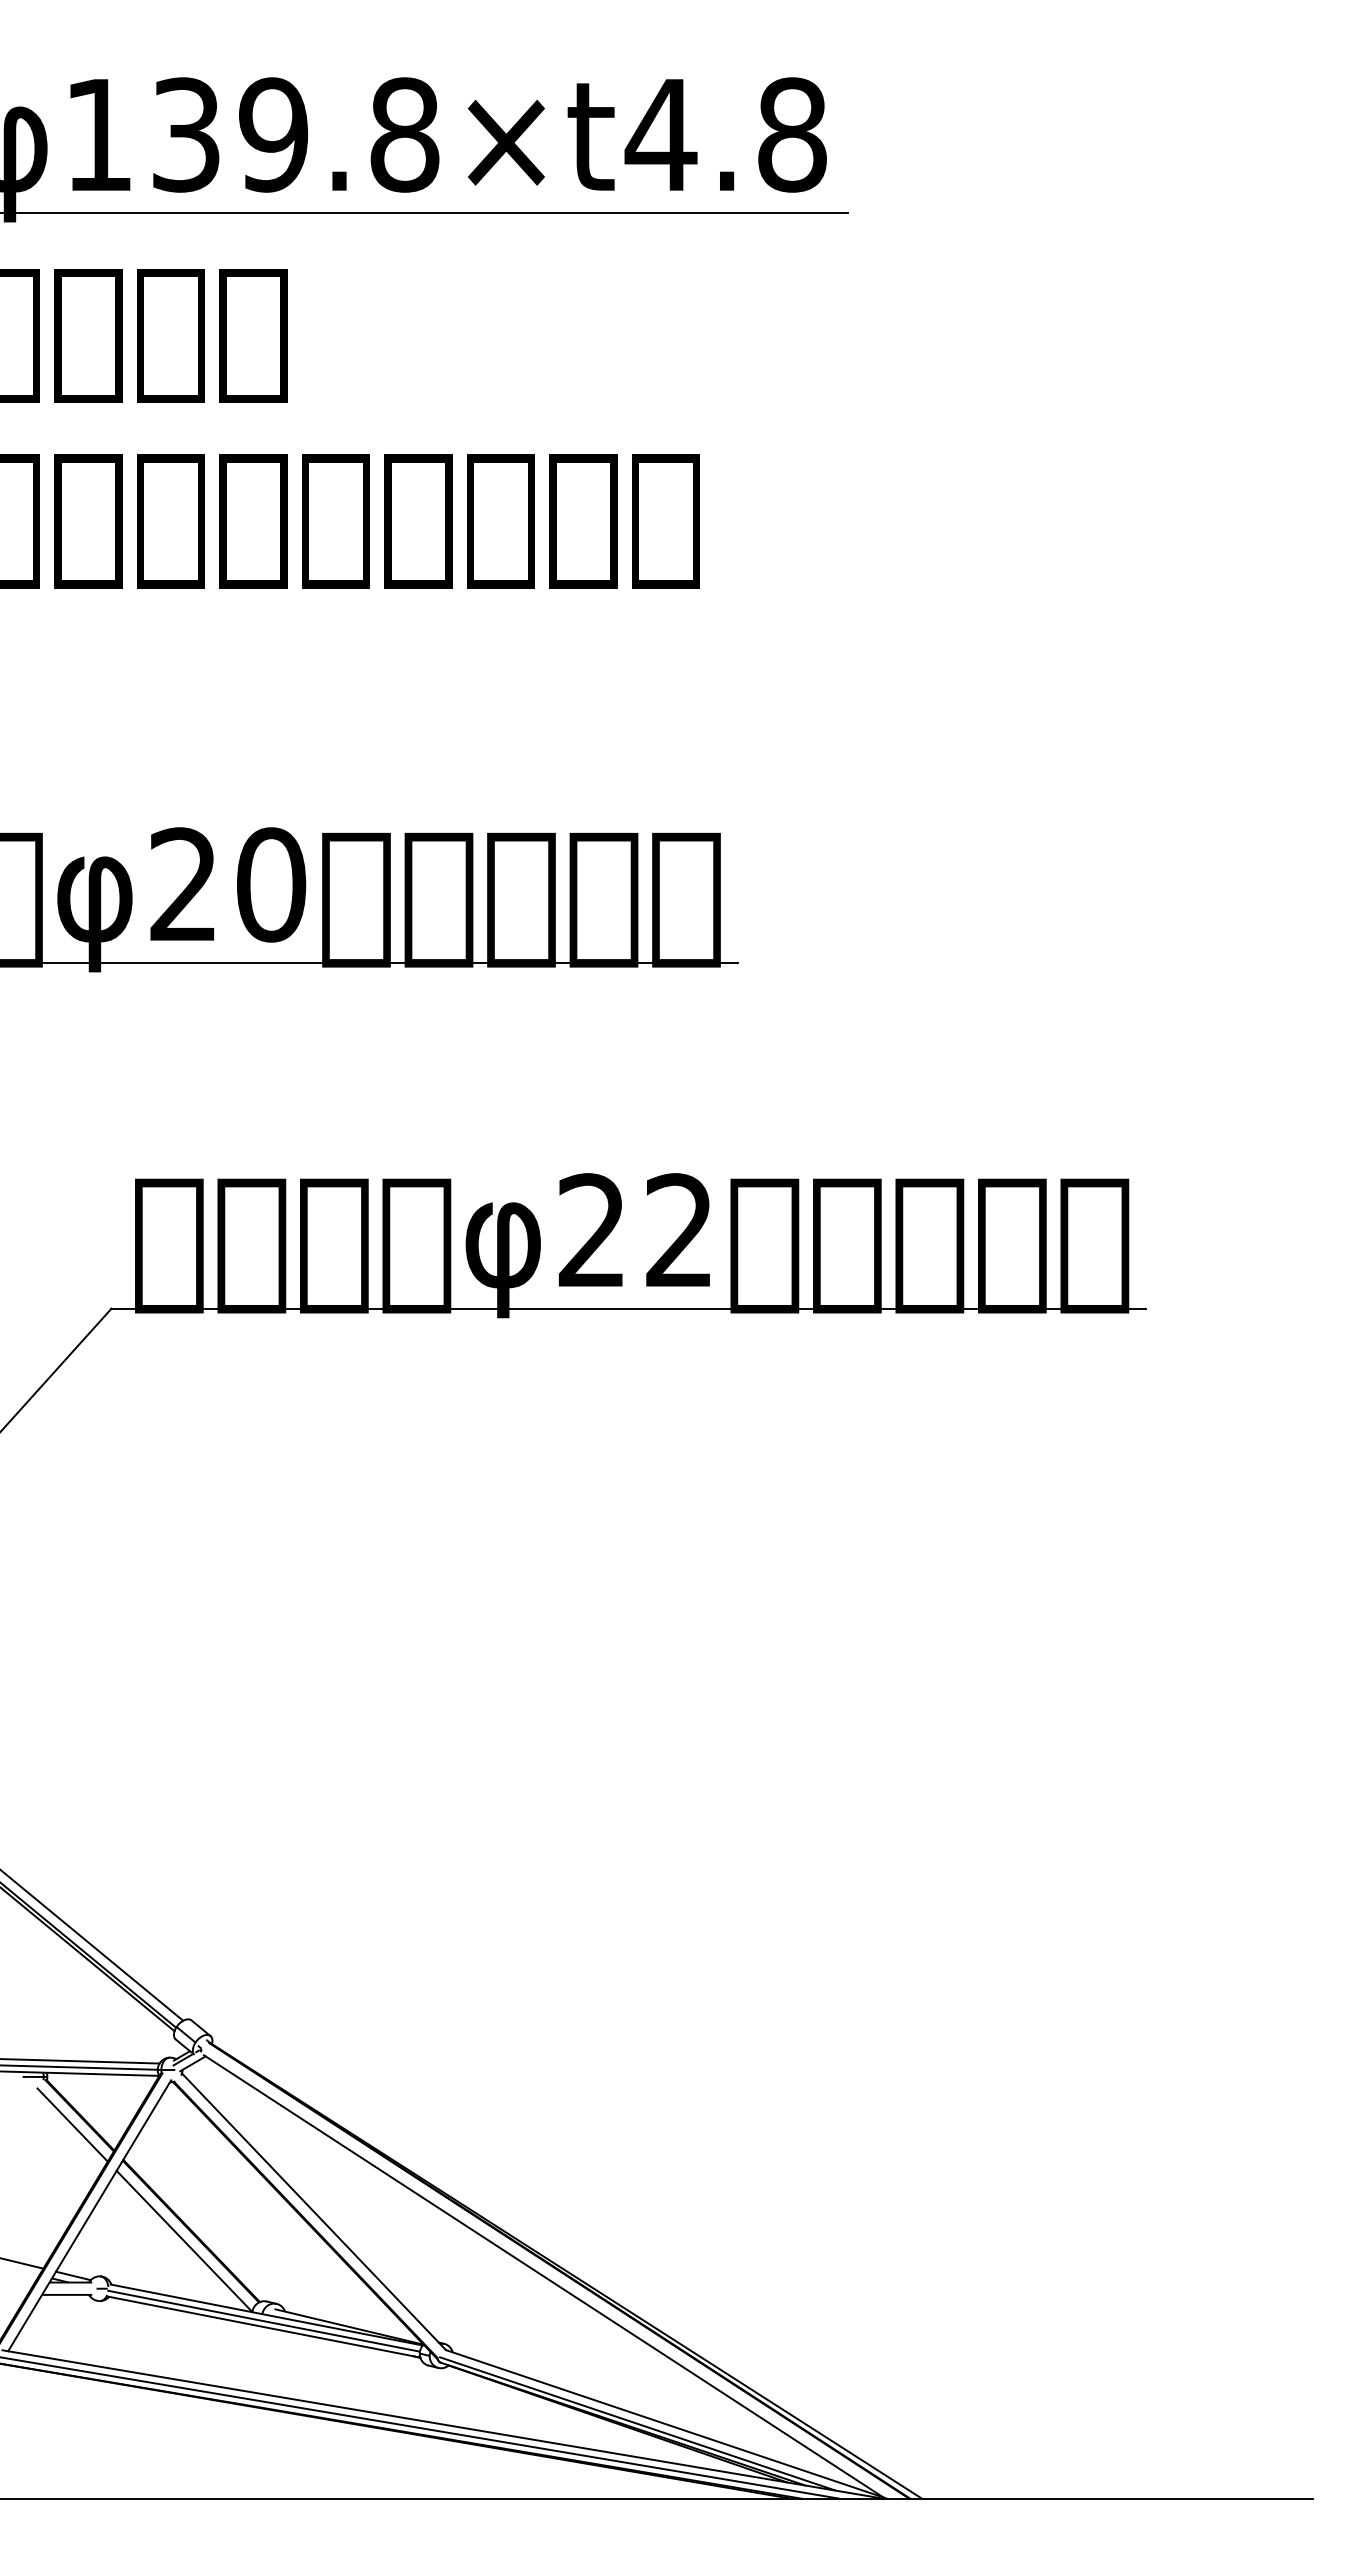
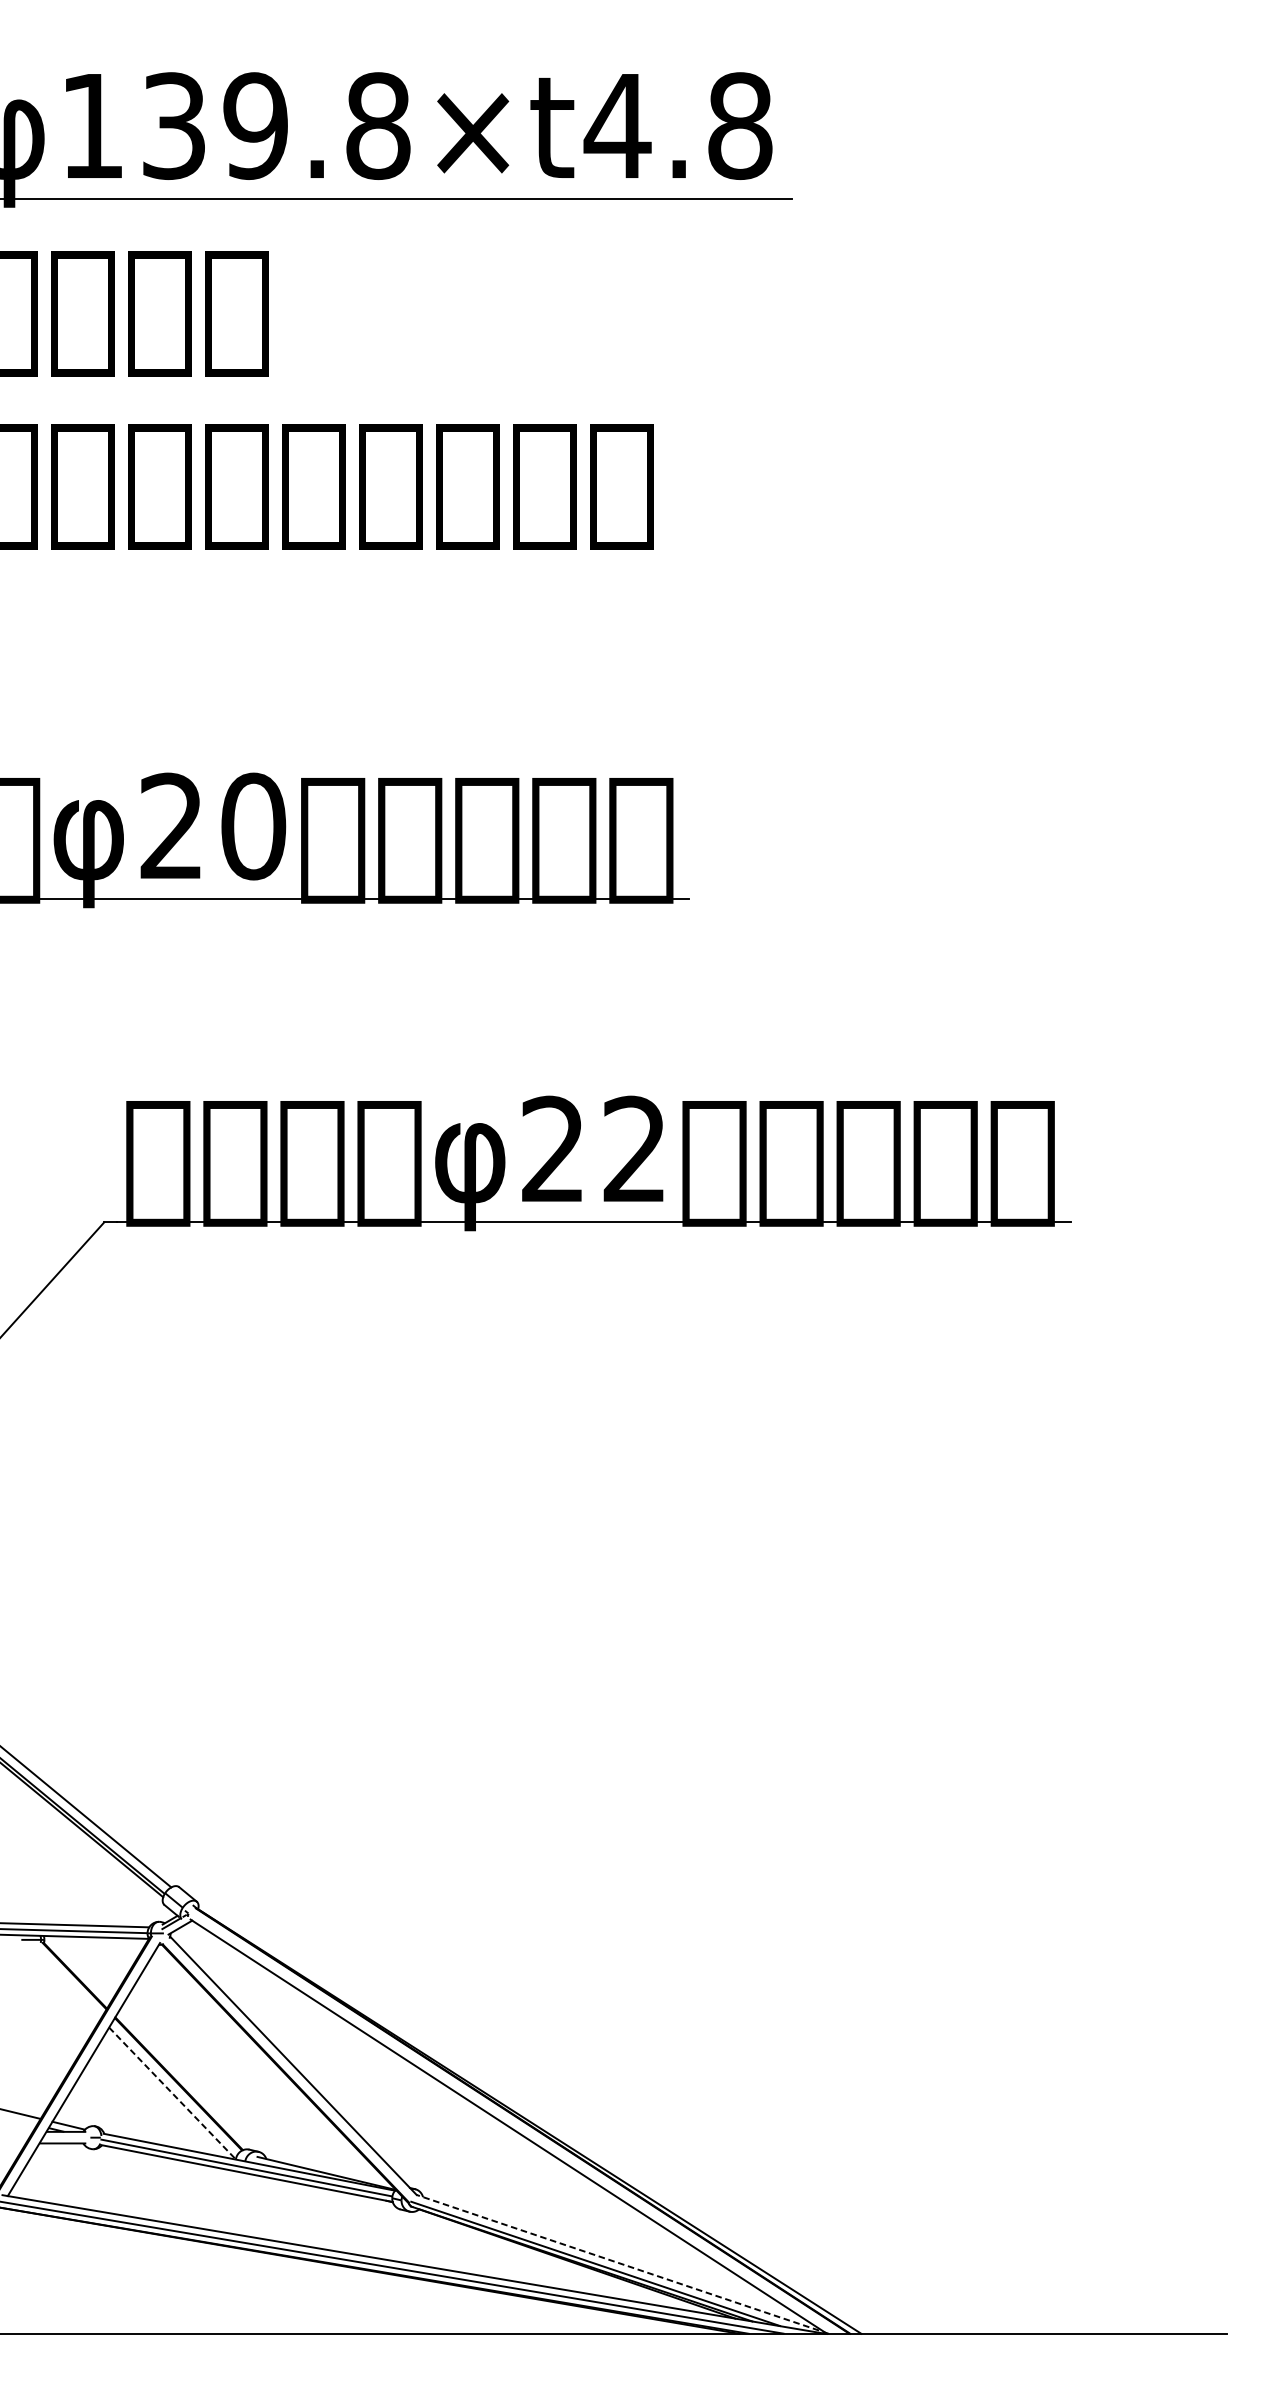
line: (72, 2124) -> (67, 1984), removed
line: (184, 2241) -> (172, 2093), solid -> dashed
line: (666, 2424) -> (622, 2264), solid -> dashed

